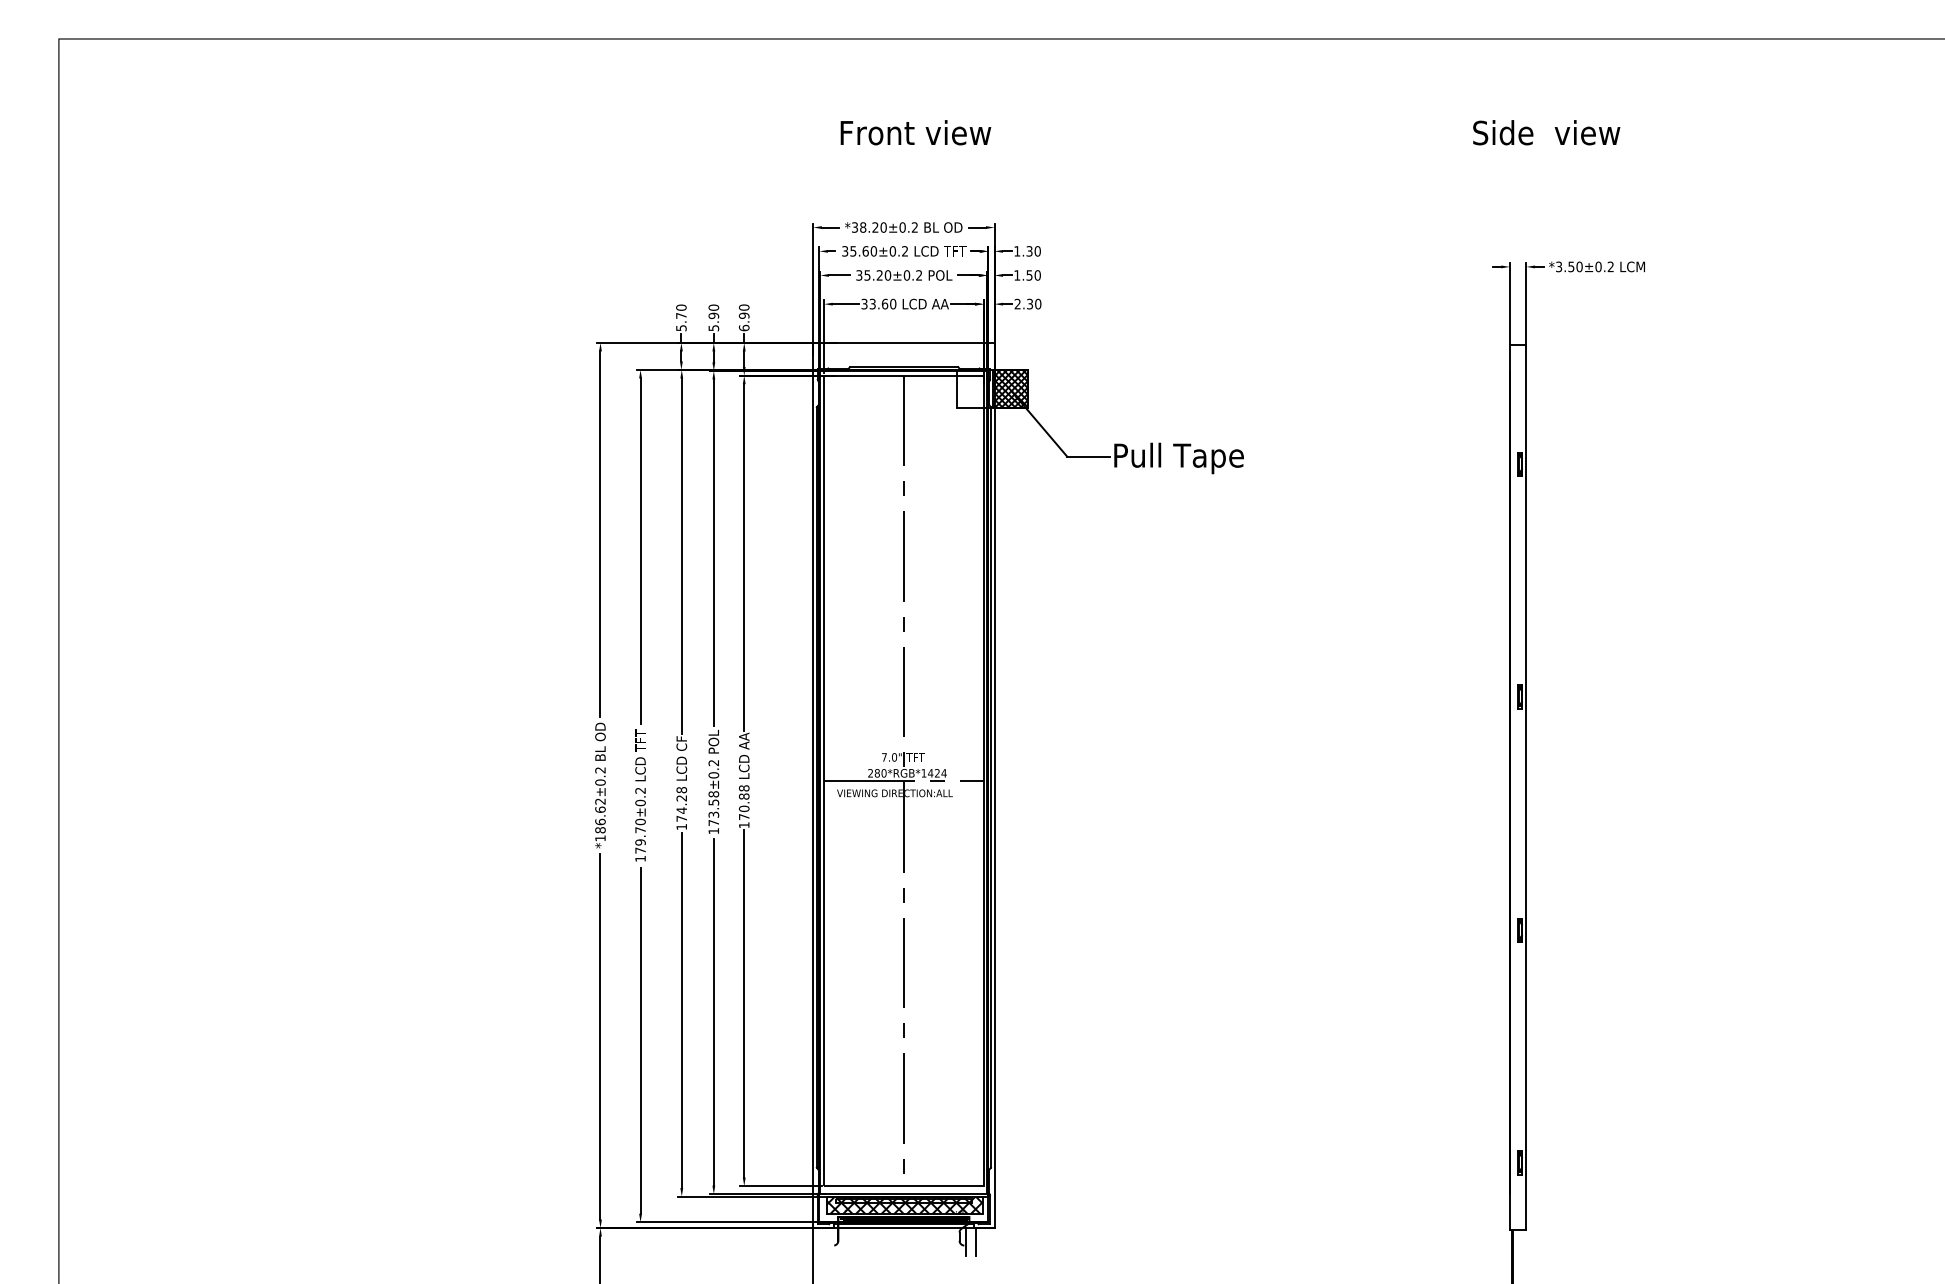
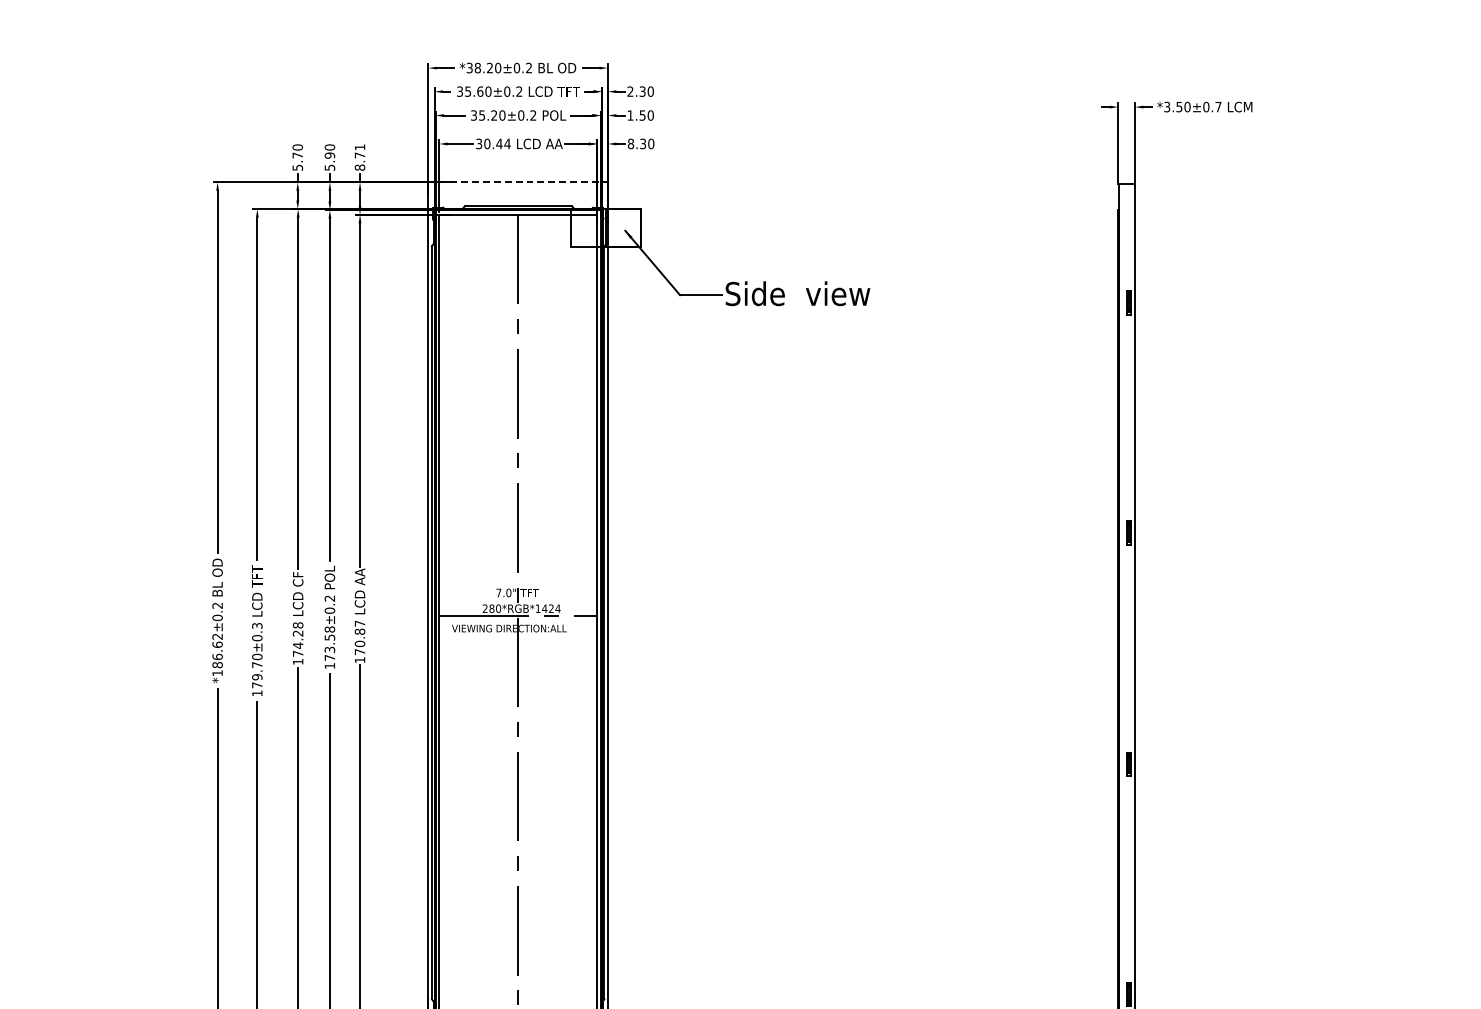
text: (1016, 251) -> (629, 91), 1.30 -> 2.30
text: (1610, 266) -> (1218, 106), *3.50±0.2 -> *3.50±0.7
text: (882, 303) -> (496, 143), 33.60 -> 30.44
text: (1017, 304) -> (630, 144), 2.30 -> 8.30
text: (743, 317) -> (359, 157), 6.90 -> 8.71
line: (903, 342) -> (517, 181), solid -> dashed
hatch: (1010, 388) -> (623, 227), removed
text: (1186, 458) -> (798, 296), Pull Tape -> Side  view
text: (743, 788) -> (359, 623), 170.88 -> 170.87
text: (640, 790) -> (257, 625), 179.70±0.2 -> 179.70±0.3

